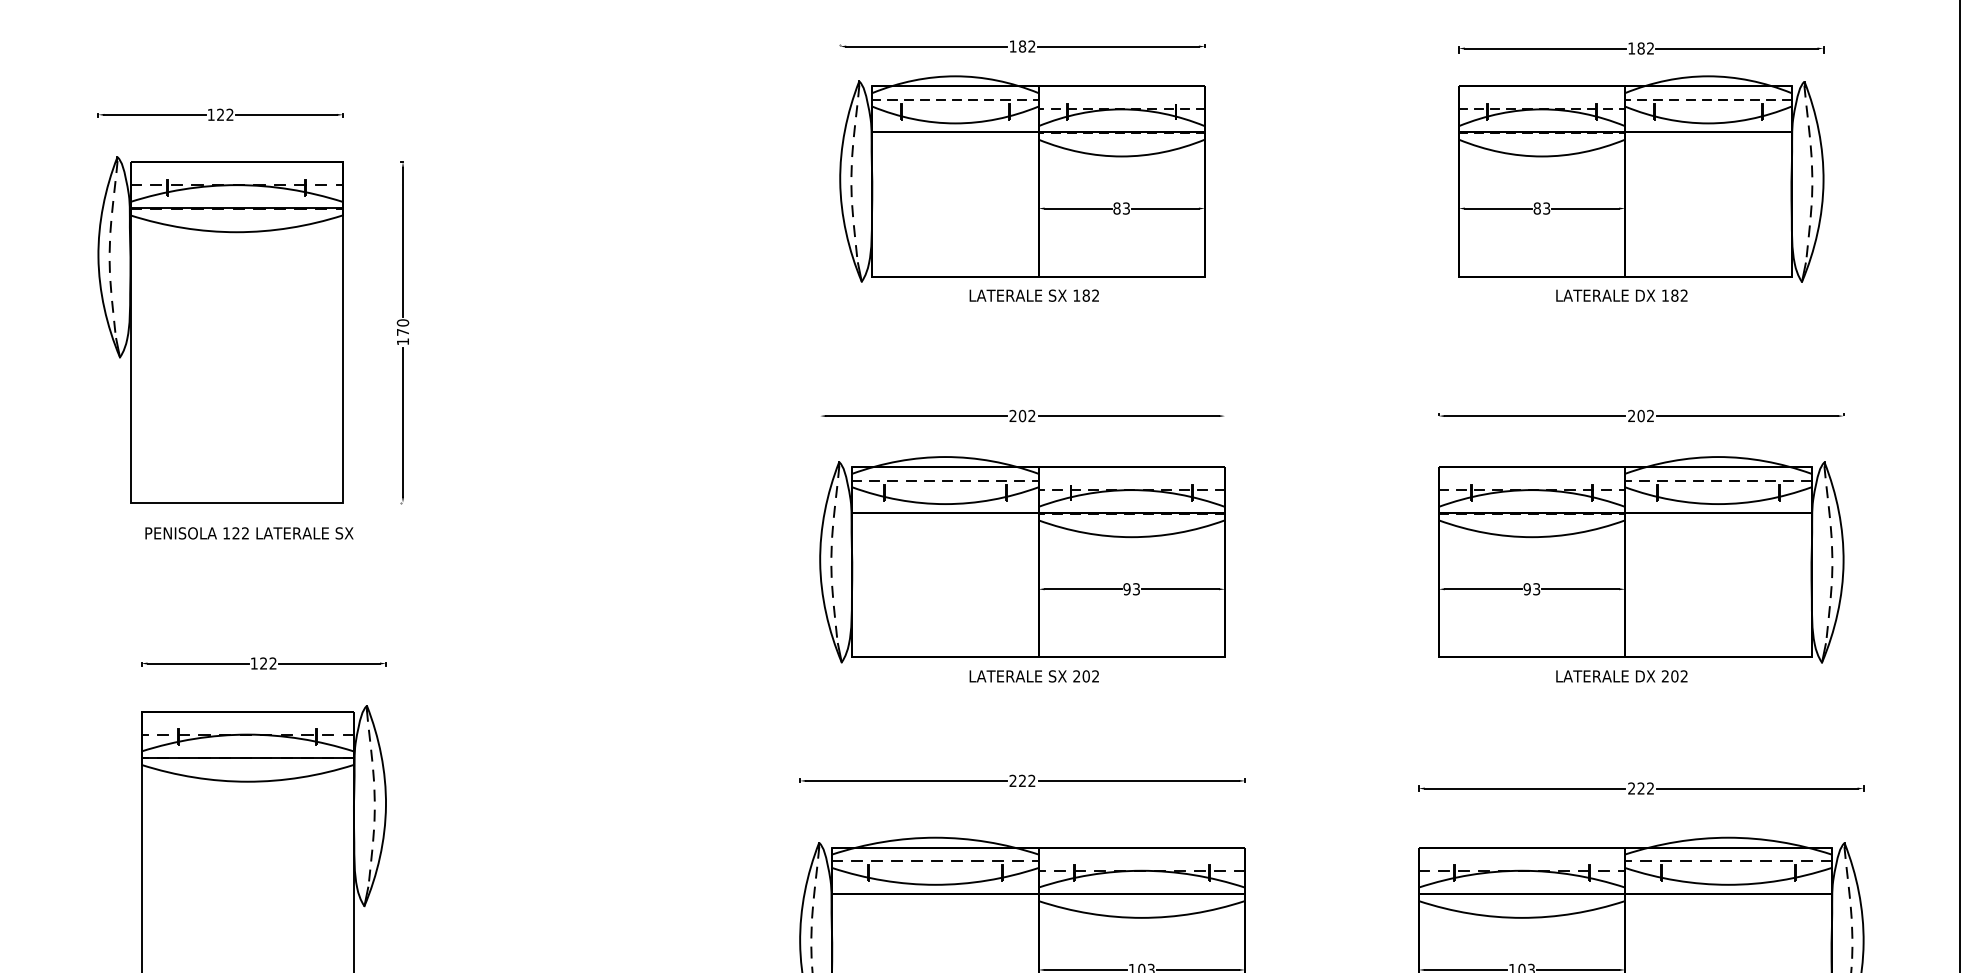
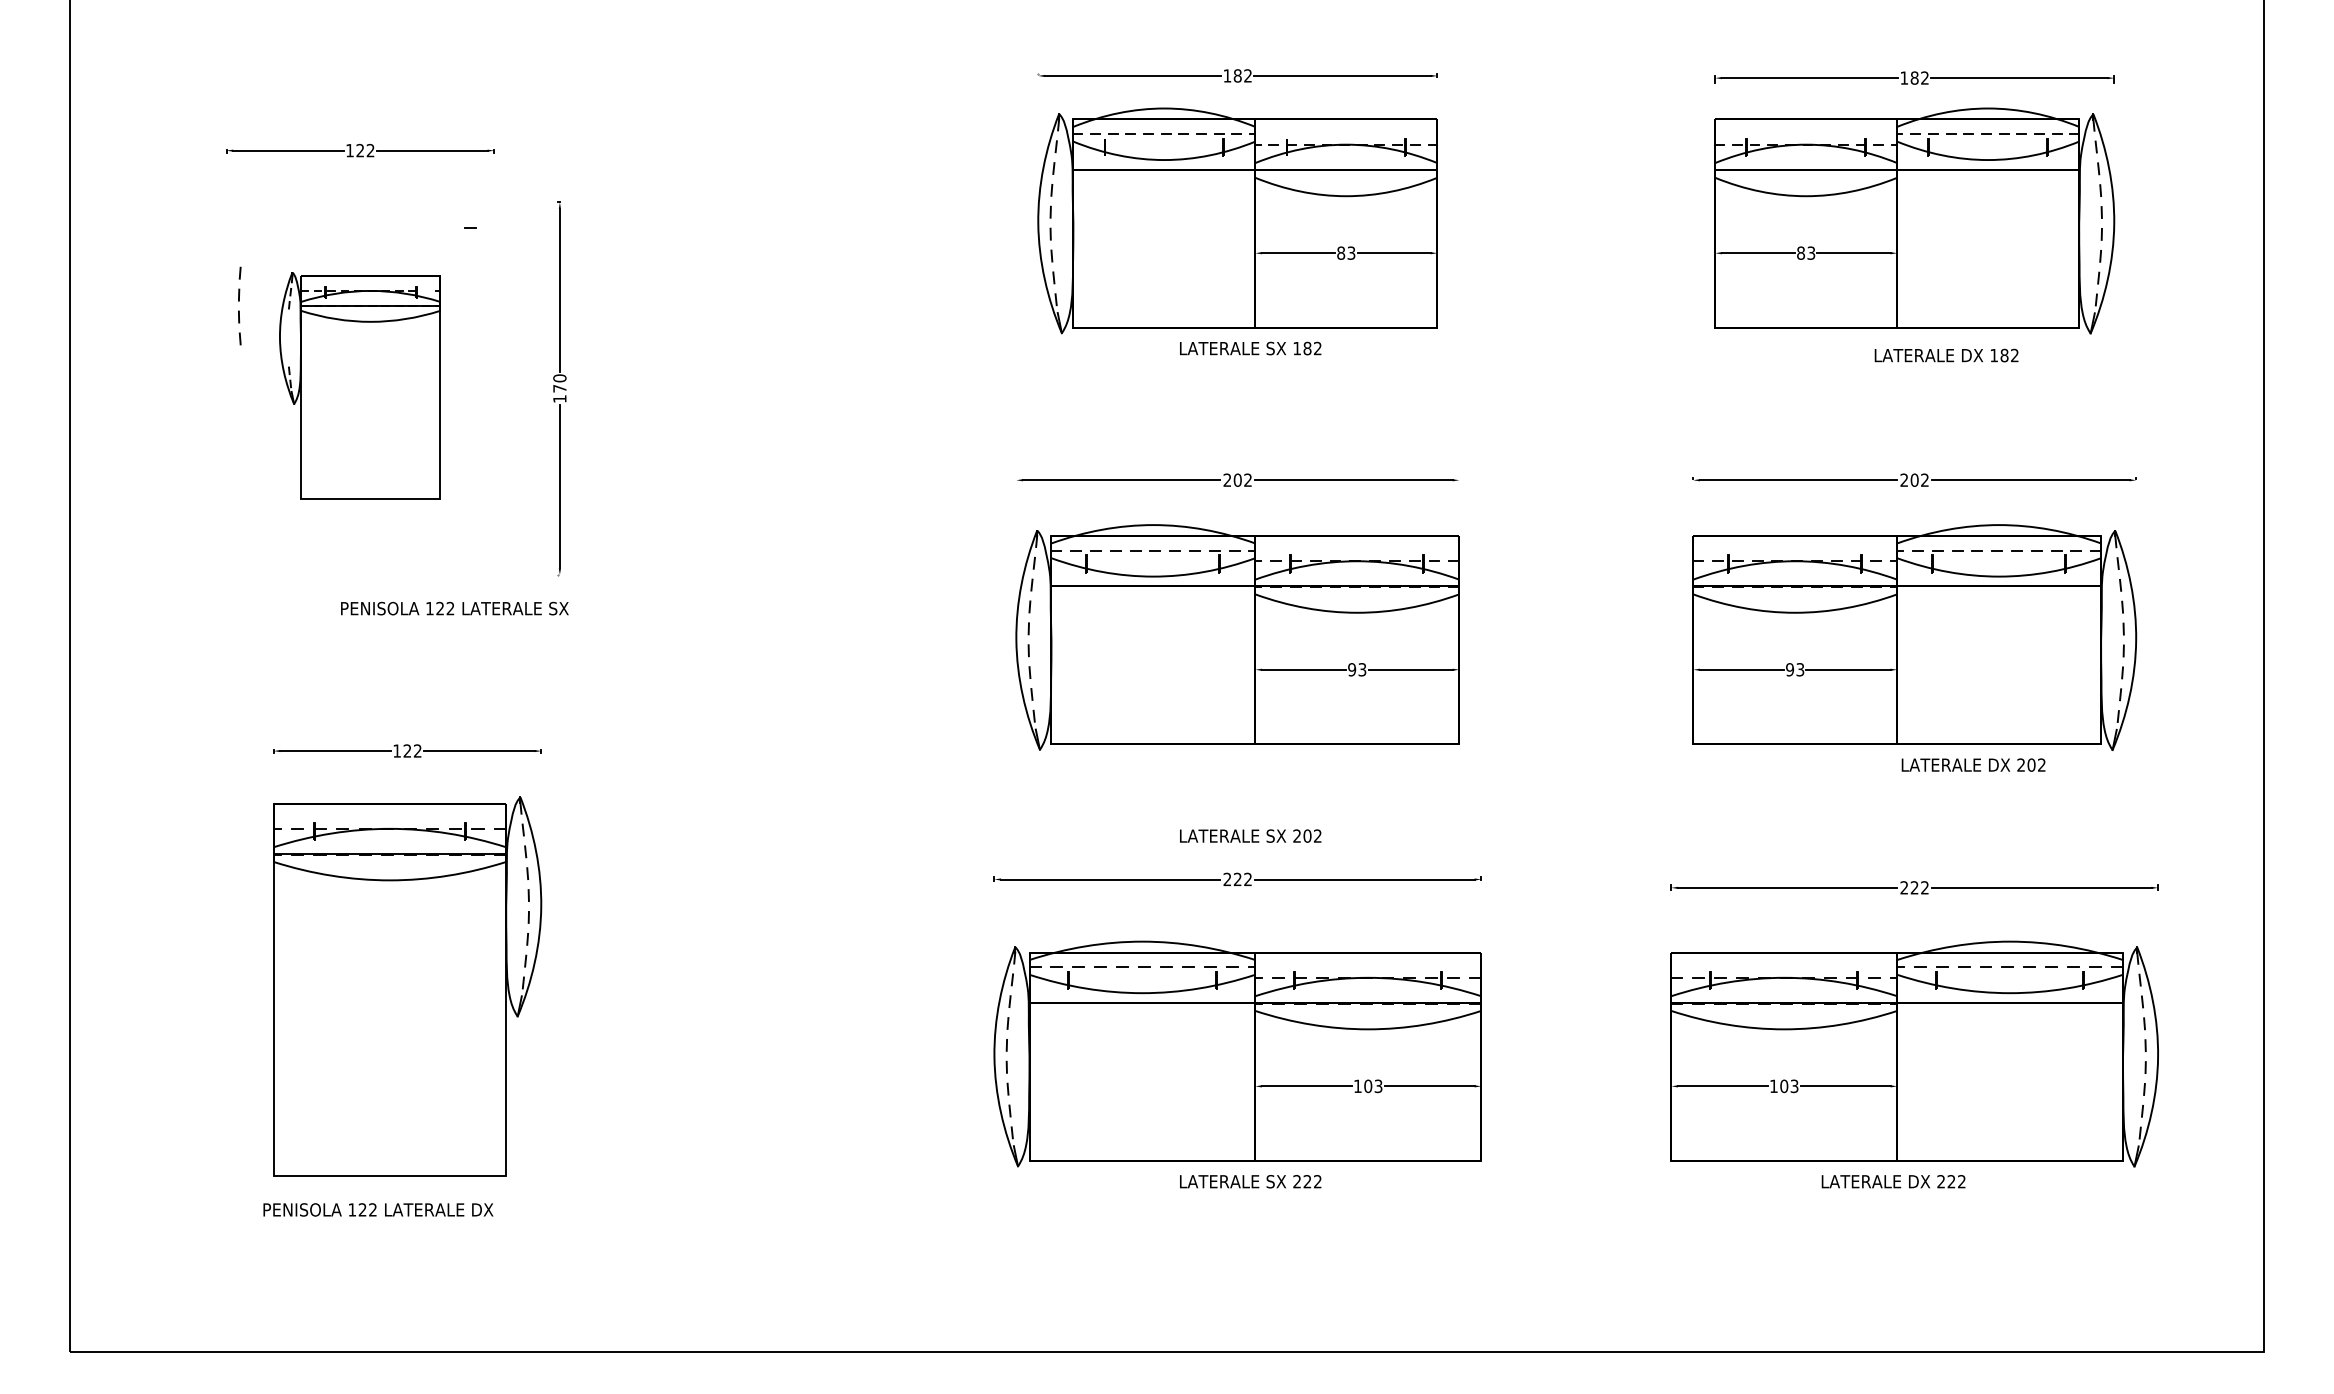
text: (1621, 295) -> (1946, 355), moved
part: (219, 329) -> (359, 385), size x0.6
text: (249, 533) -> (454, 608), moved
text: (1034, 675) -> (1250, 835), moved
text: (1621, 675) -> (1973, 764), moved

